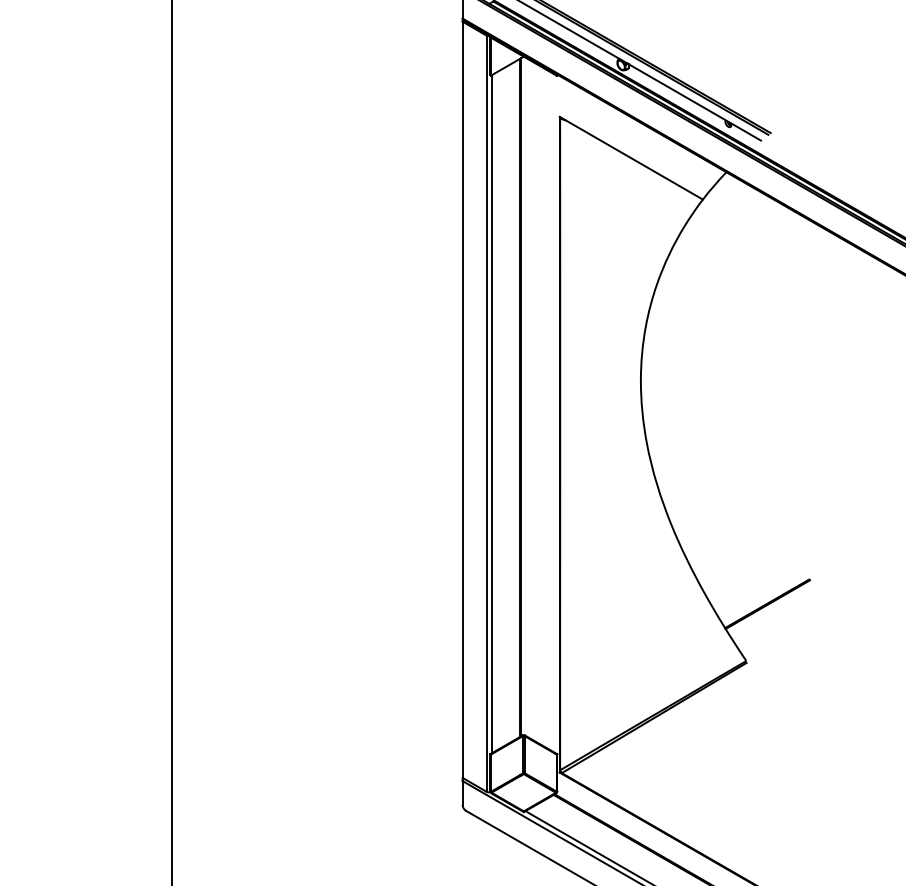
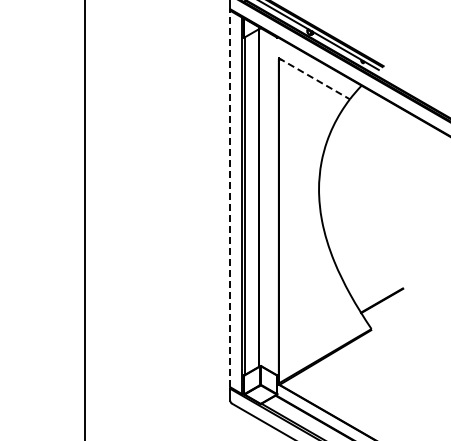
line: (631, 157) -> (314, 78), solid -> dashed
line: (463, 398) -> (230, 198), solid -> dashed

